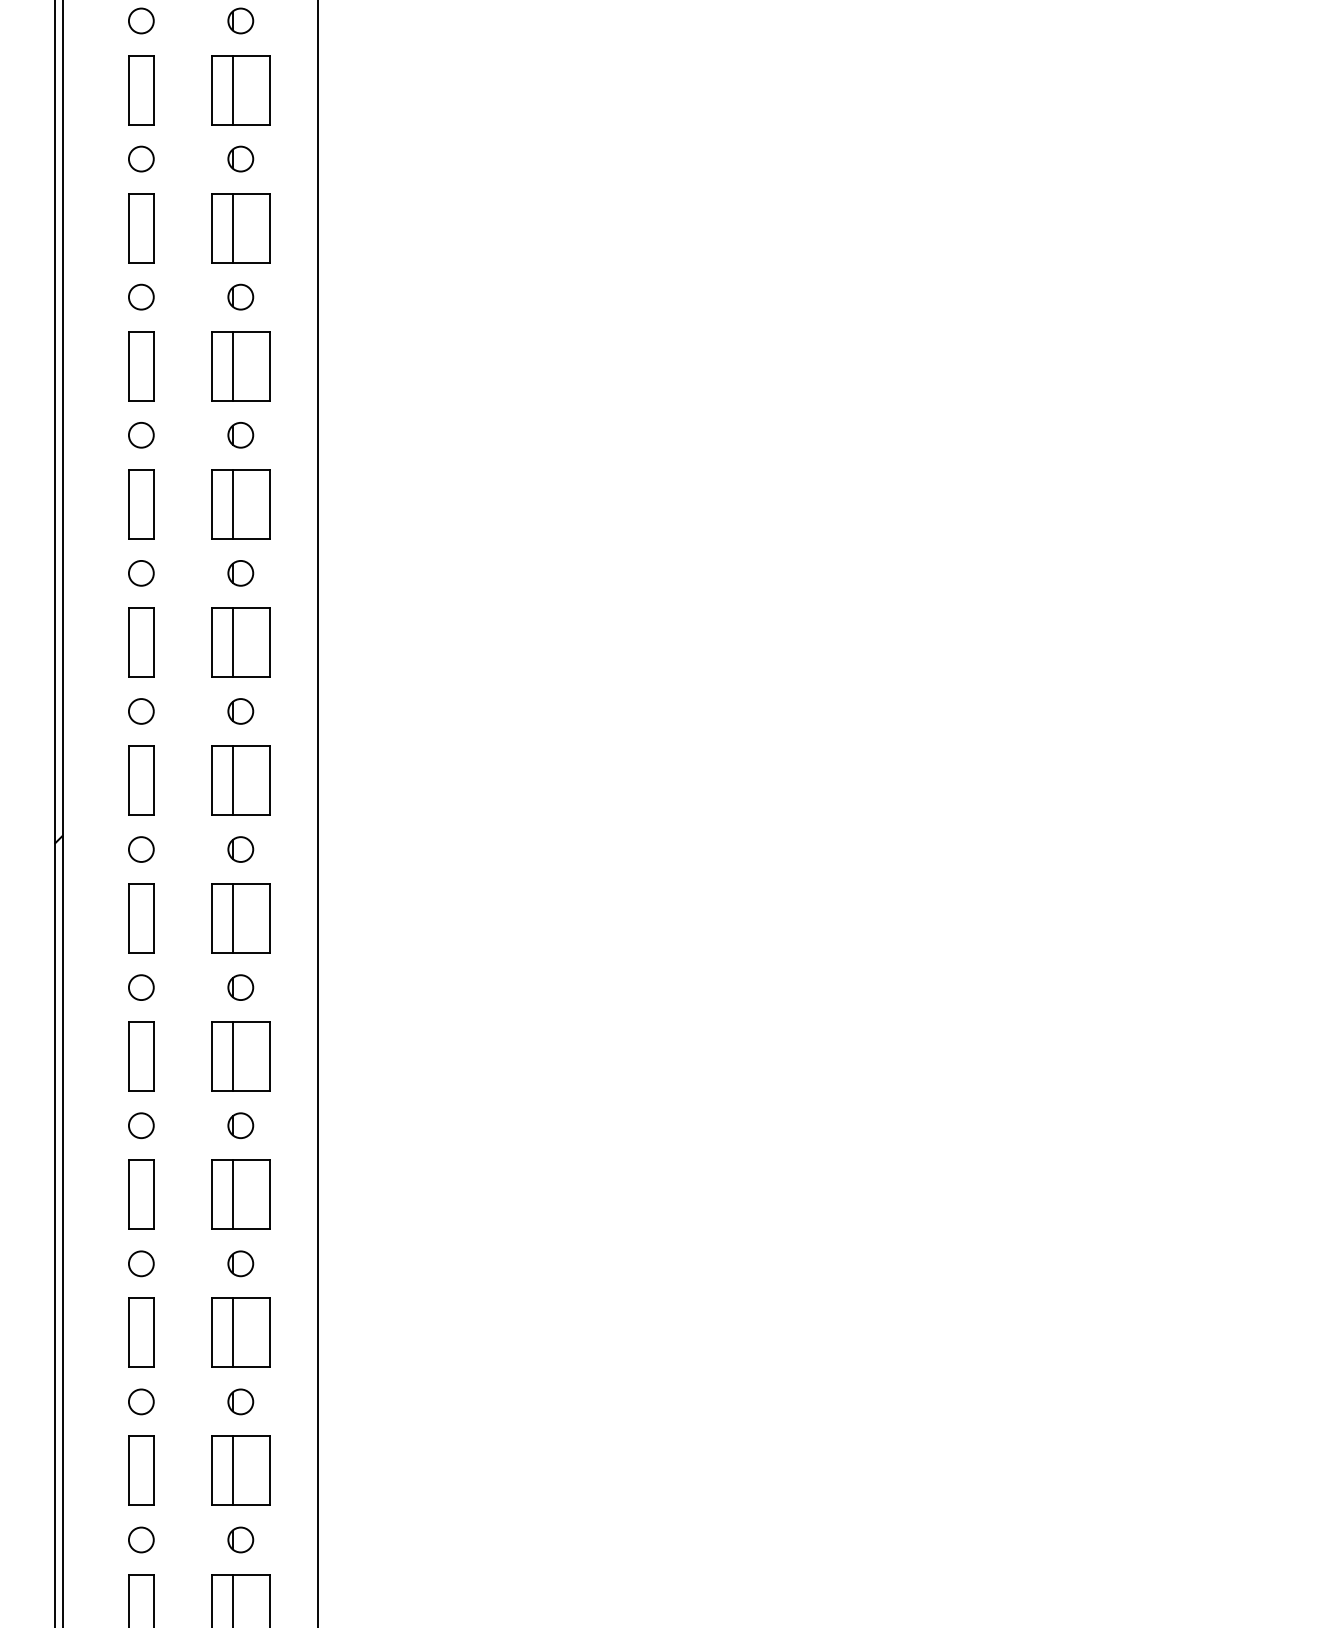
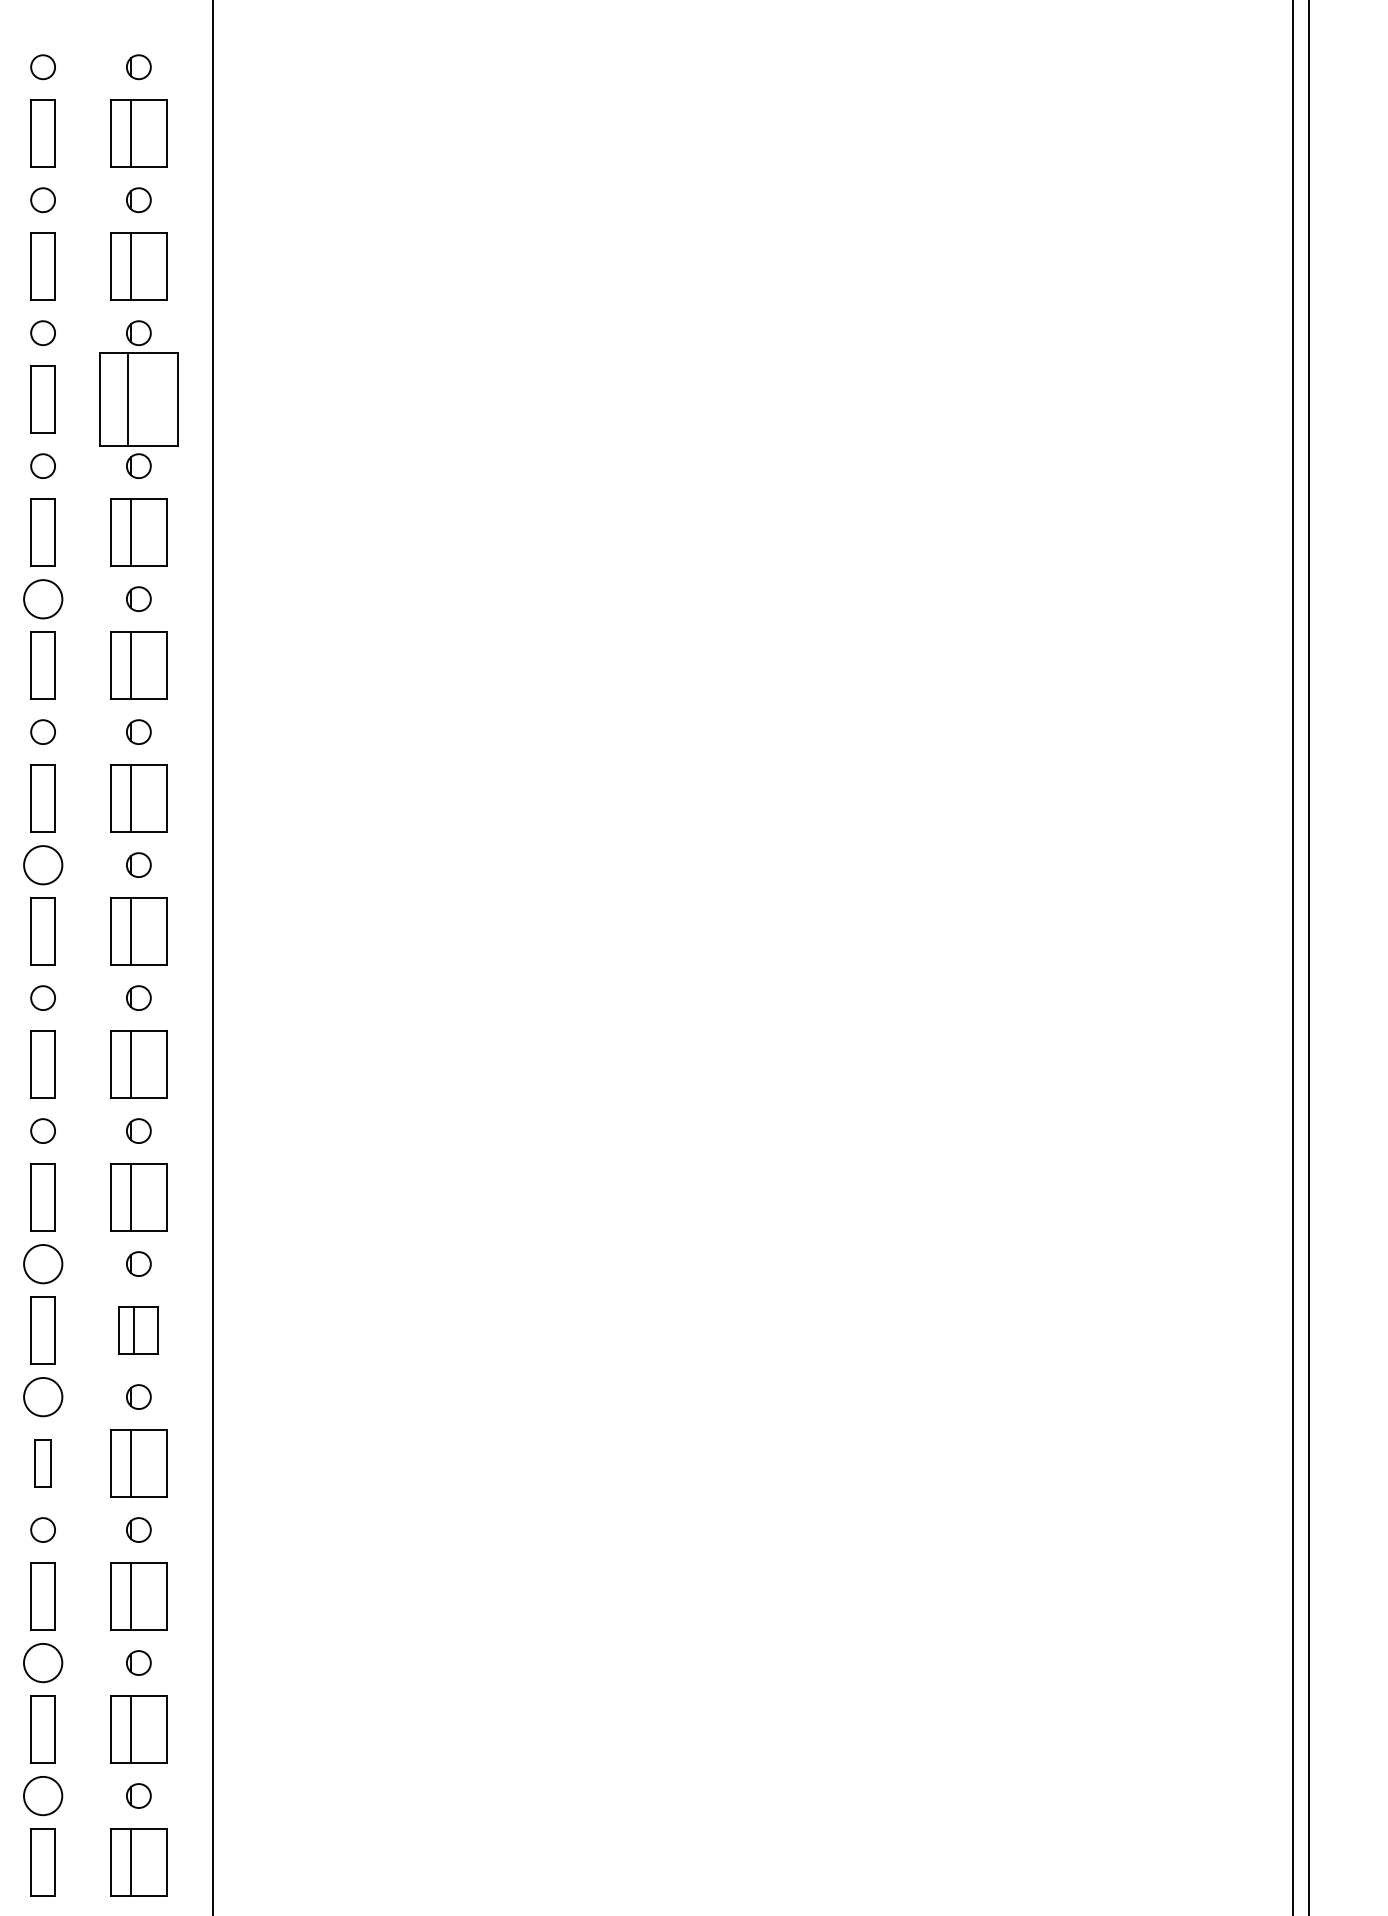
part: (240, 89) -> (138, 399), size x1.4
circle: (140, 296) -> (42, 598), size x1.6
circle: (140, 572) -> (42, 864), size x1.6
circle: (140, 987) -> (42, 1263), size x1.6
part: (240, 1056) -> (138, 1330), size x0.7
circle: (140, 1125) -> (42, 1396), size x1.6
part: (140, 1194) -> (42, 1463), size x0.7
circle: (141, 1402) -> (43, 1663), size x1.6
circle: (141, 1540) -> (43, 1796), size x1.6

